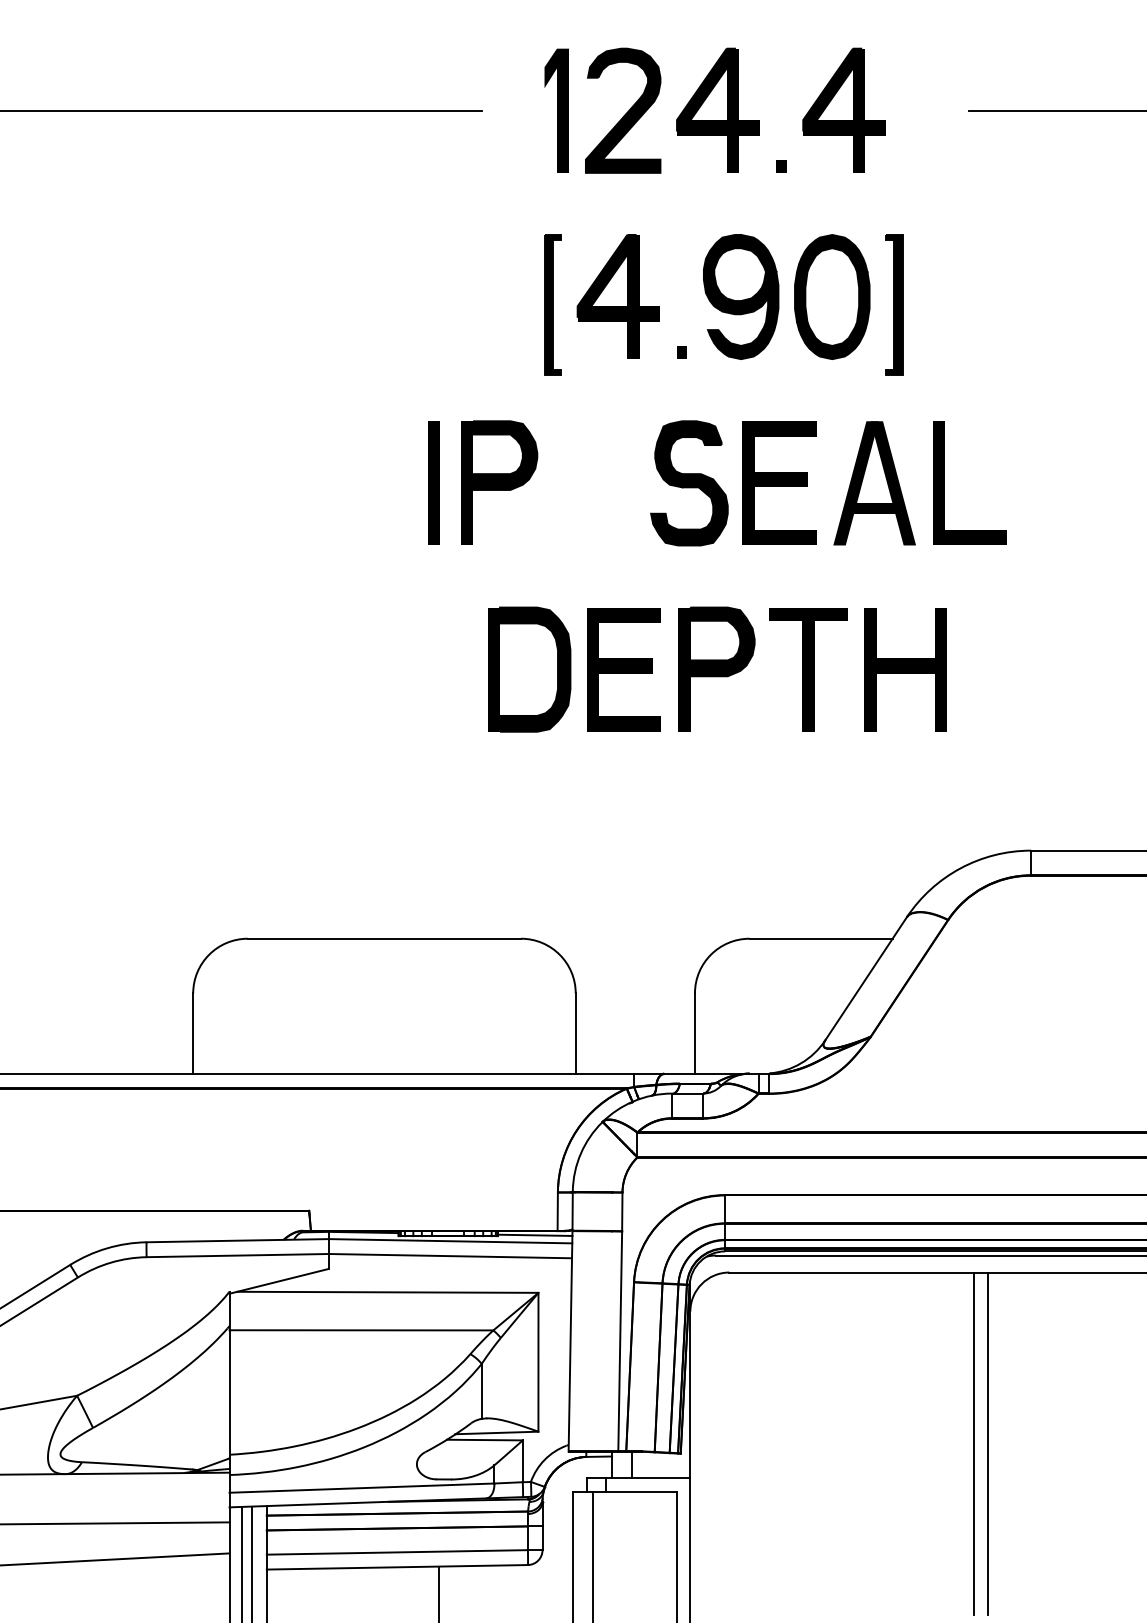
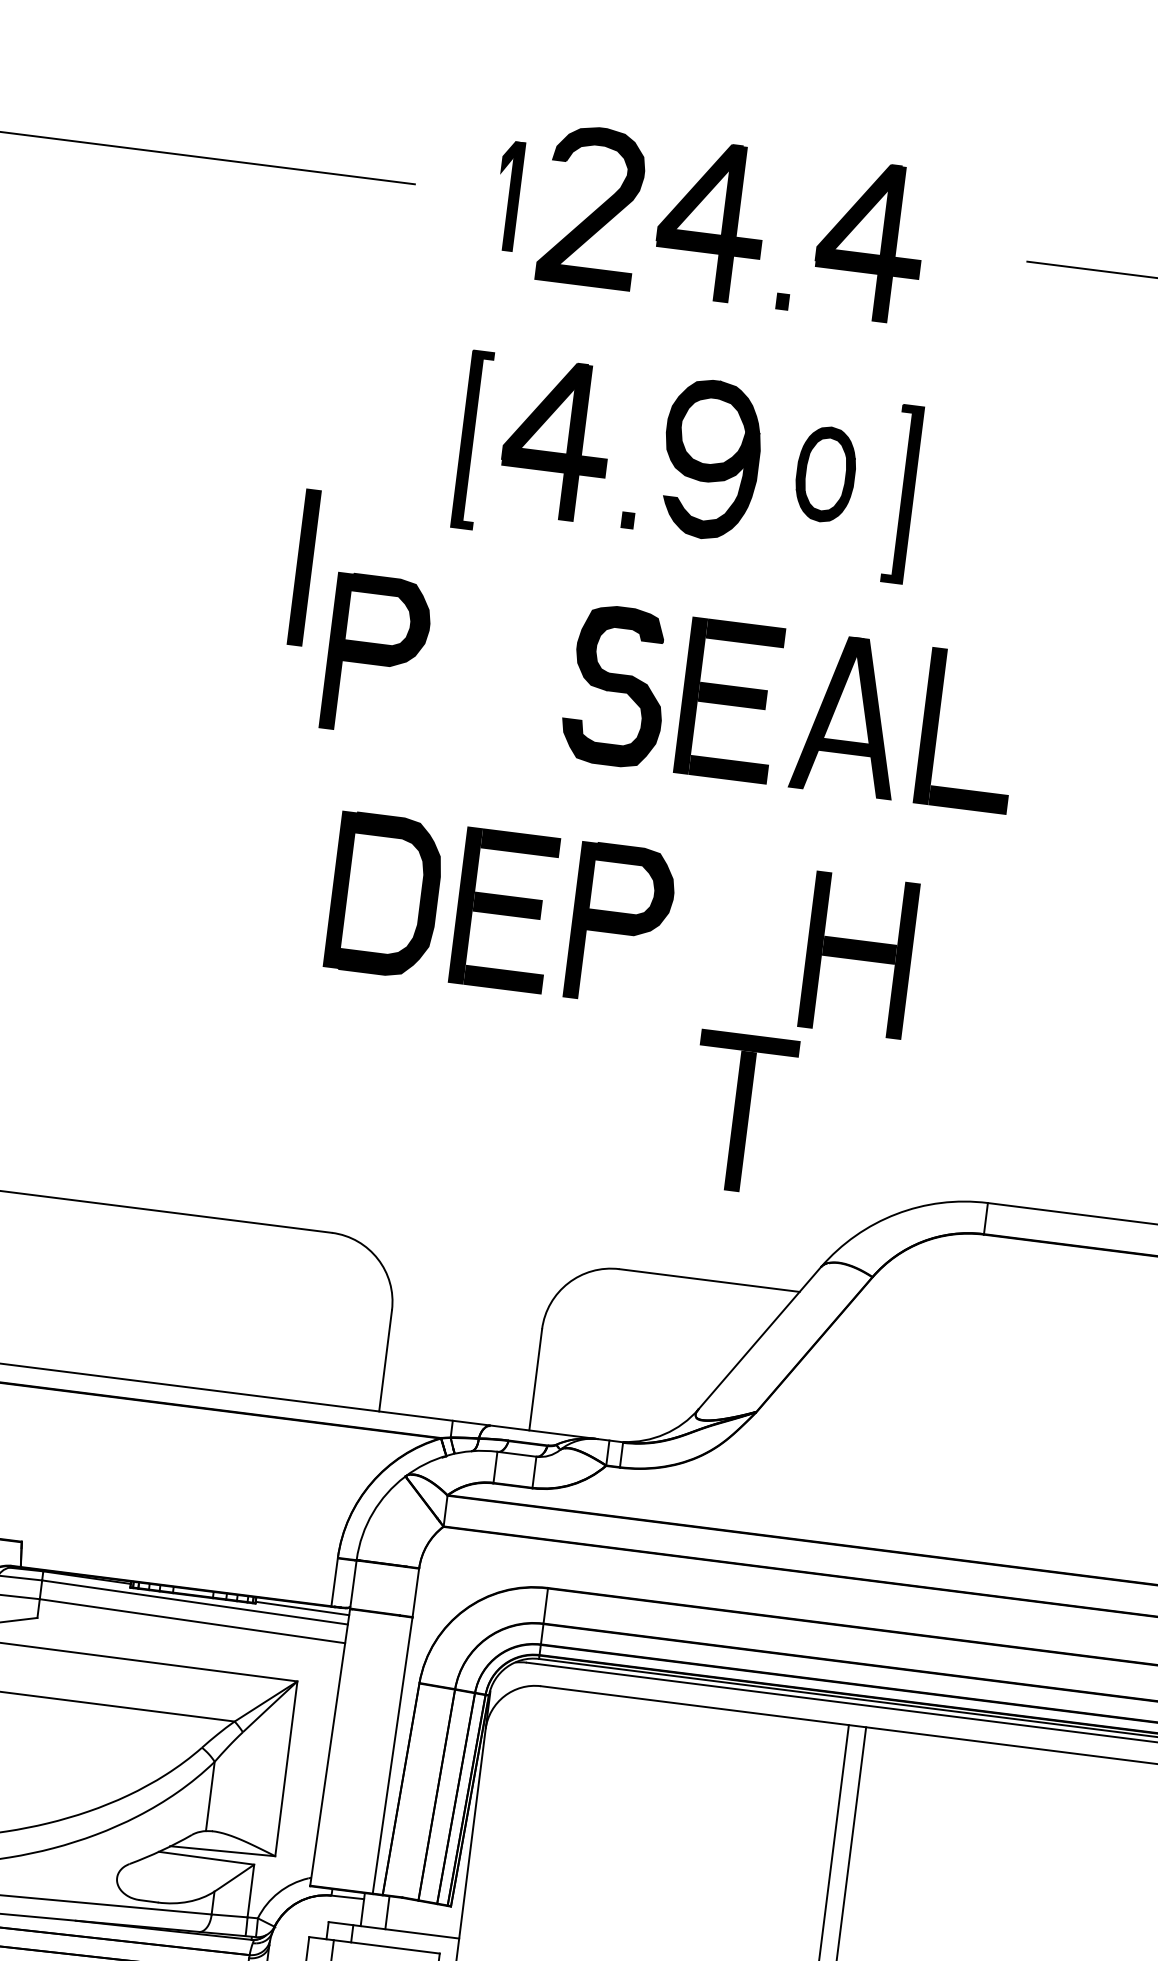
part: (556, 110) -> (508, 195), size x0.7
part: (832, 296) -> (826, 473), size x0.6
part: (433, 482) -> (304, 566), moved
part: (808, 669) -> (741, 1112), moved

